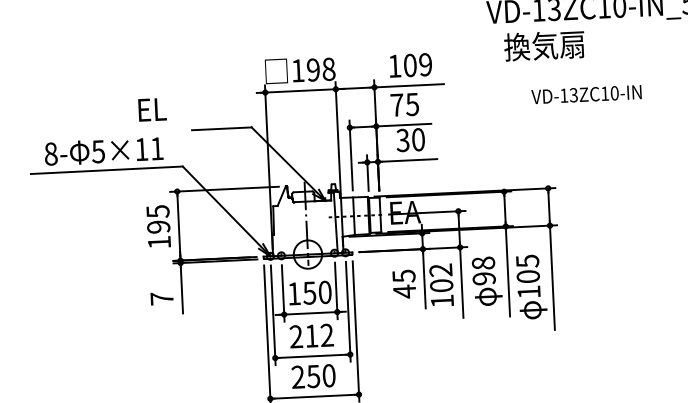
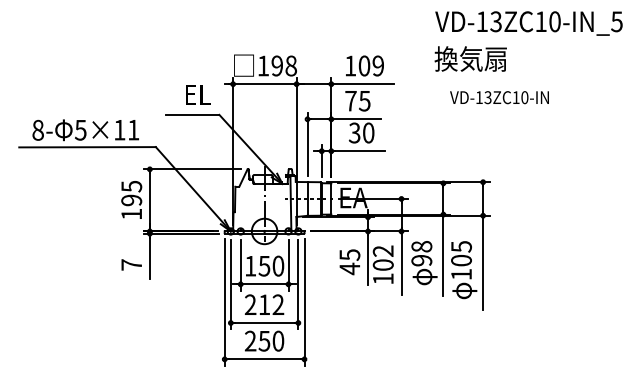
text: (544, 45) -> (470, 58), moved
text: (586, 94) -> (499, 97), moved
text: (152, 109) -> (198, 94), moved

